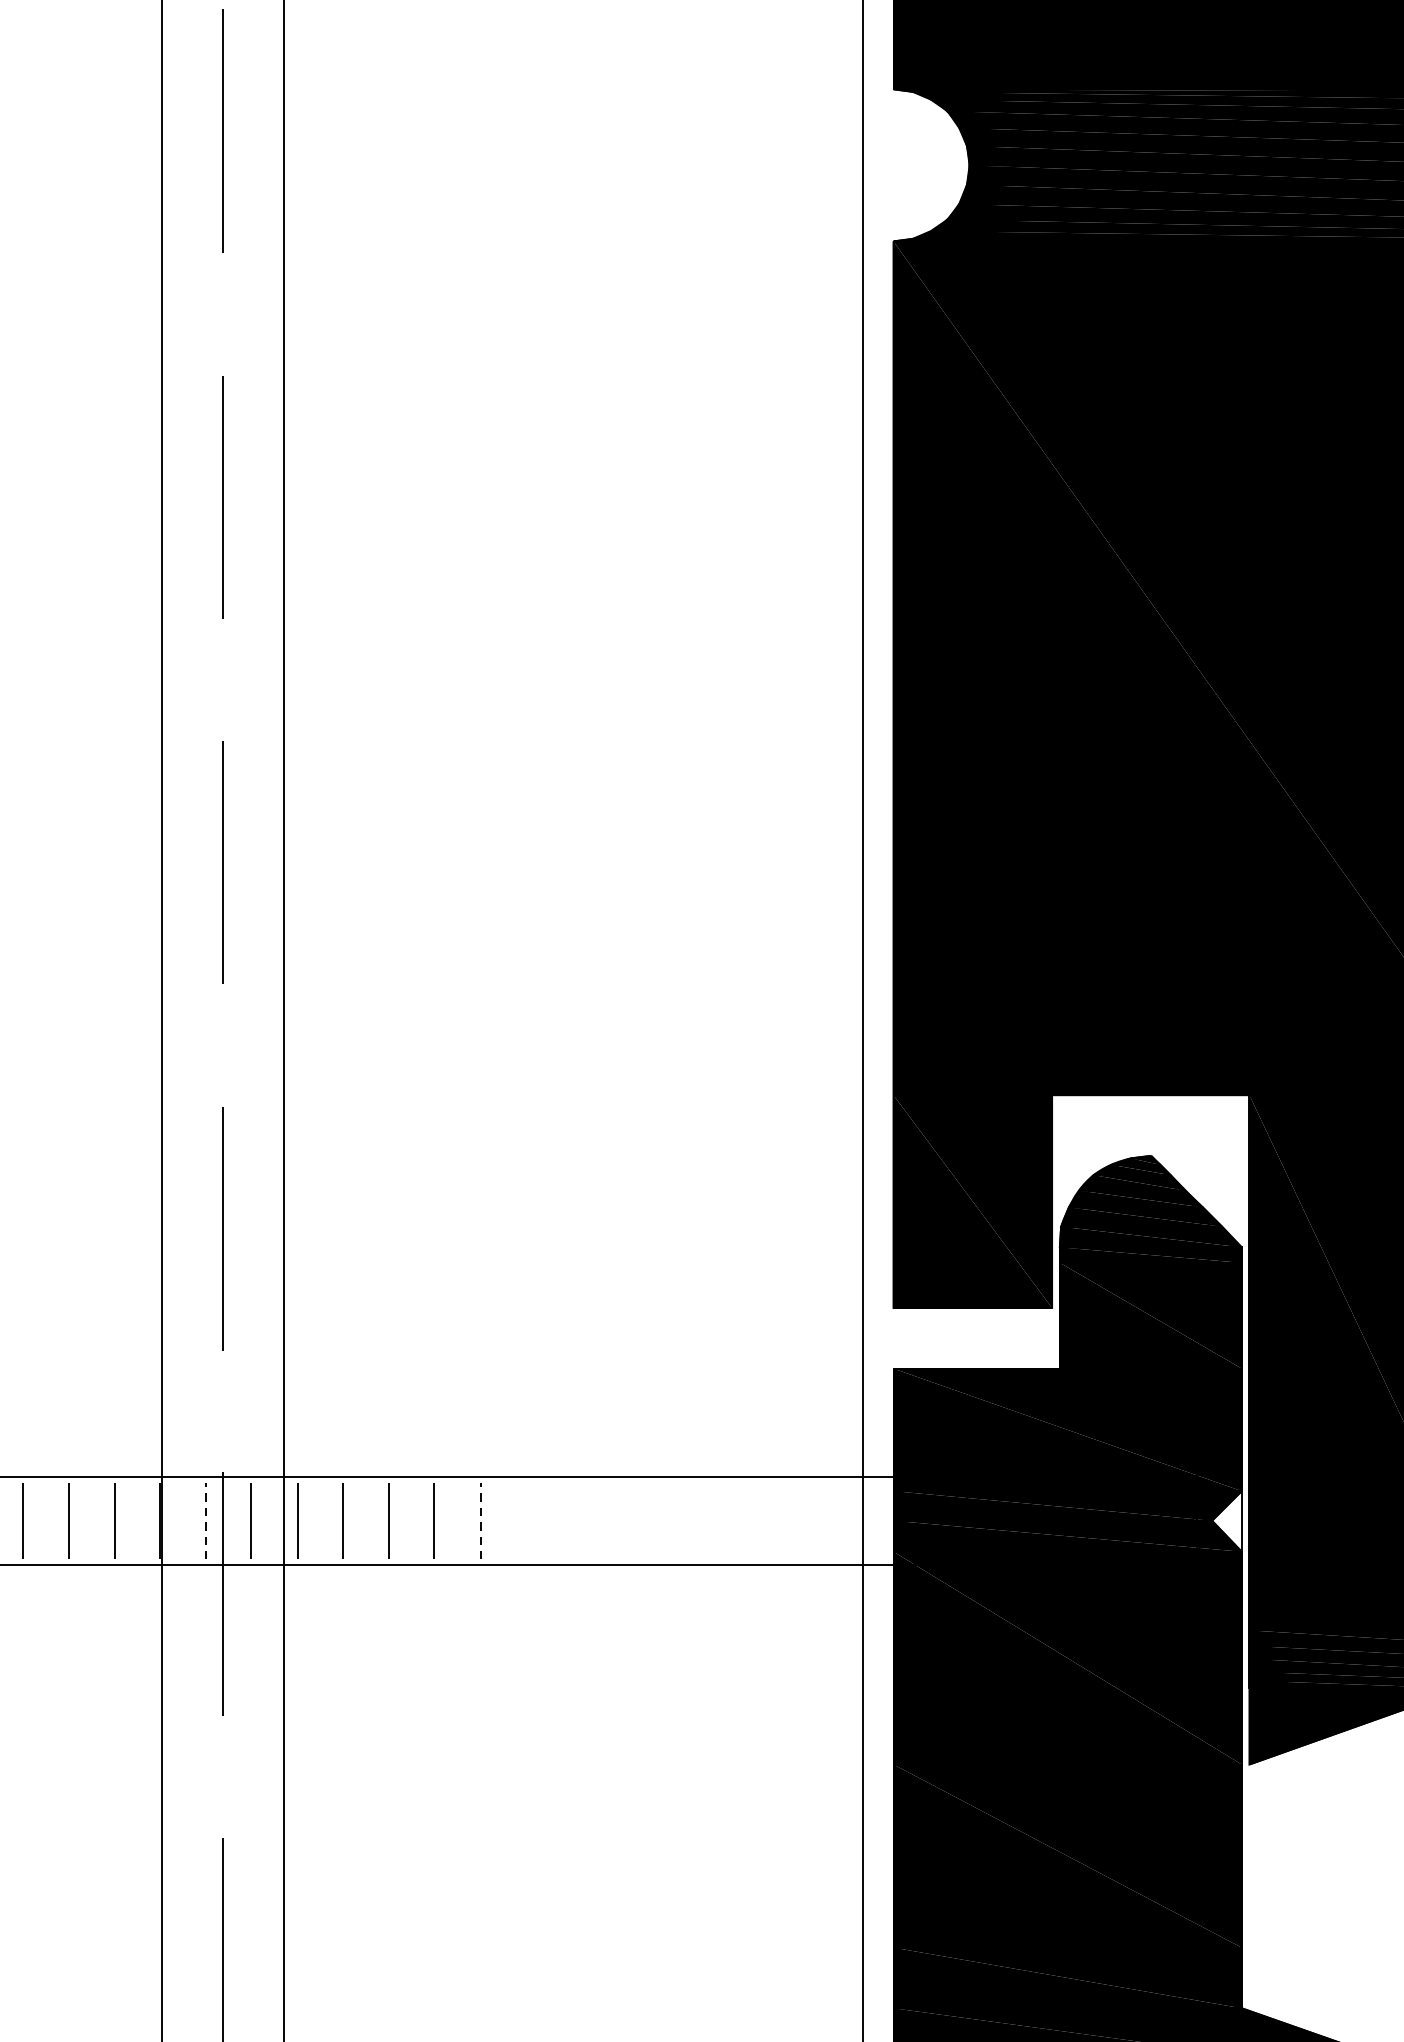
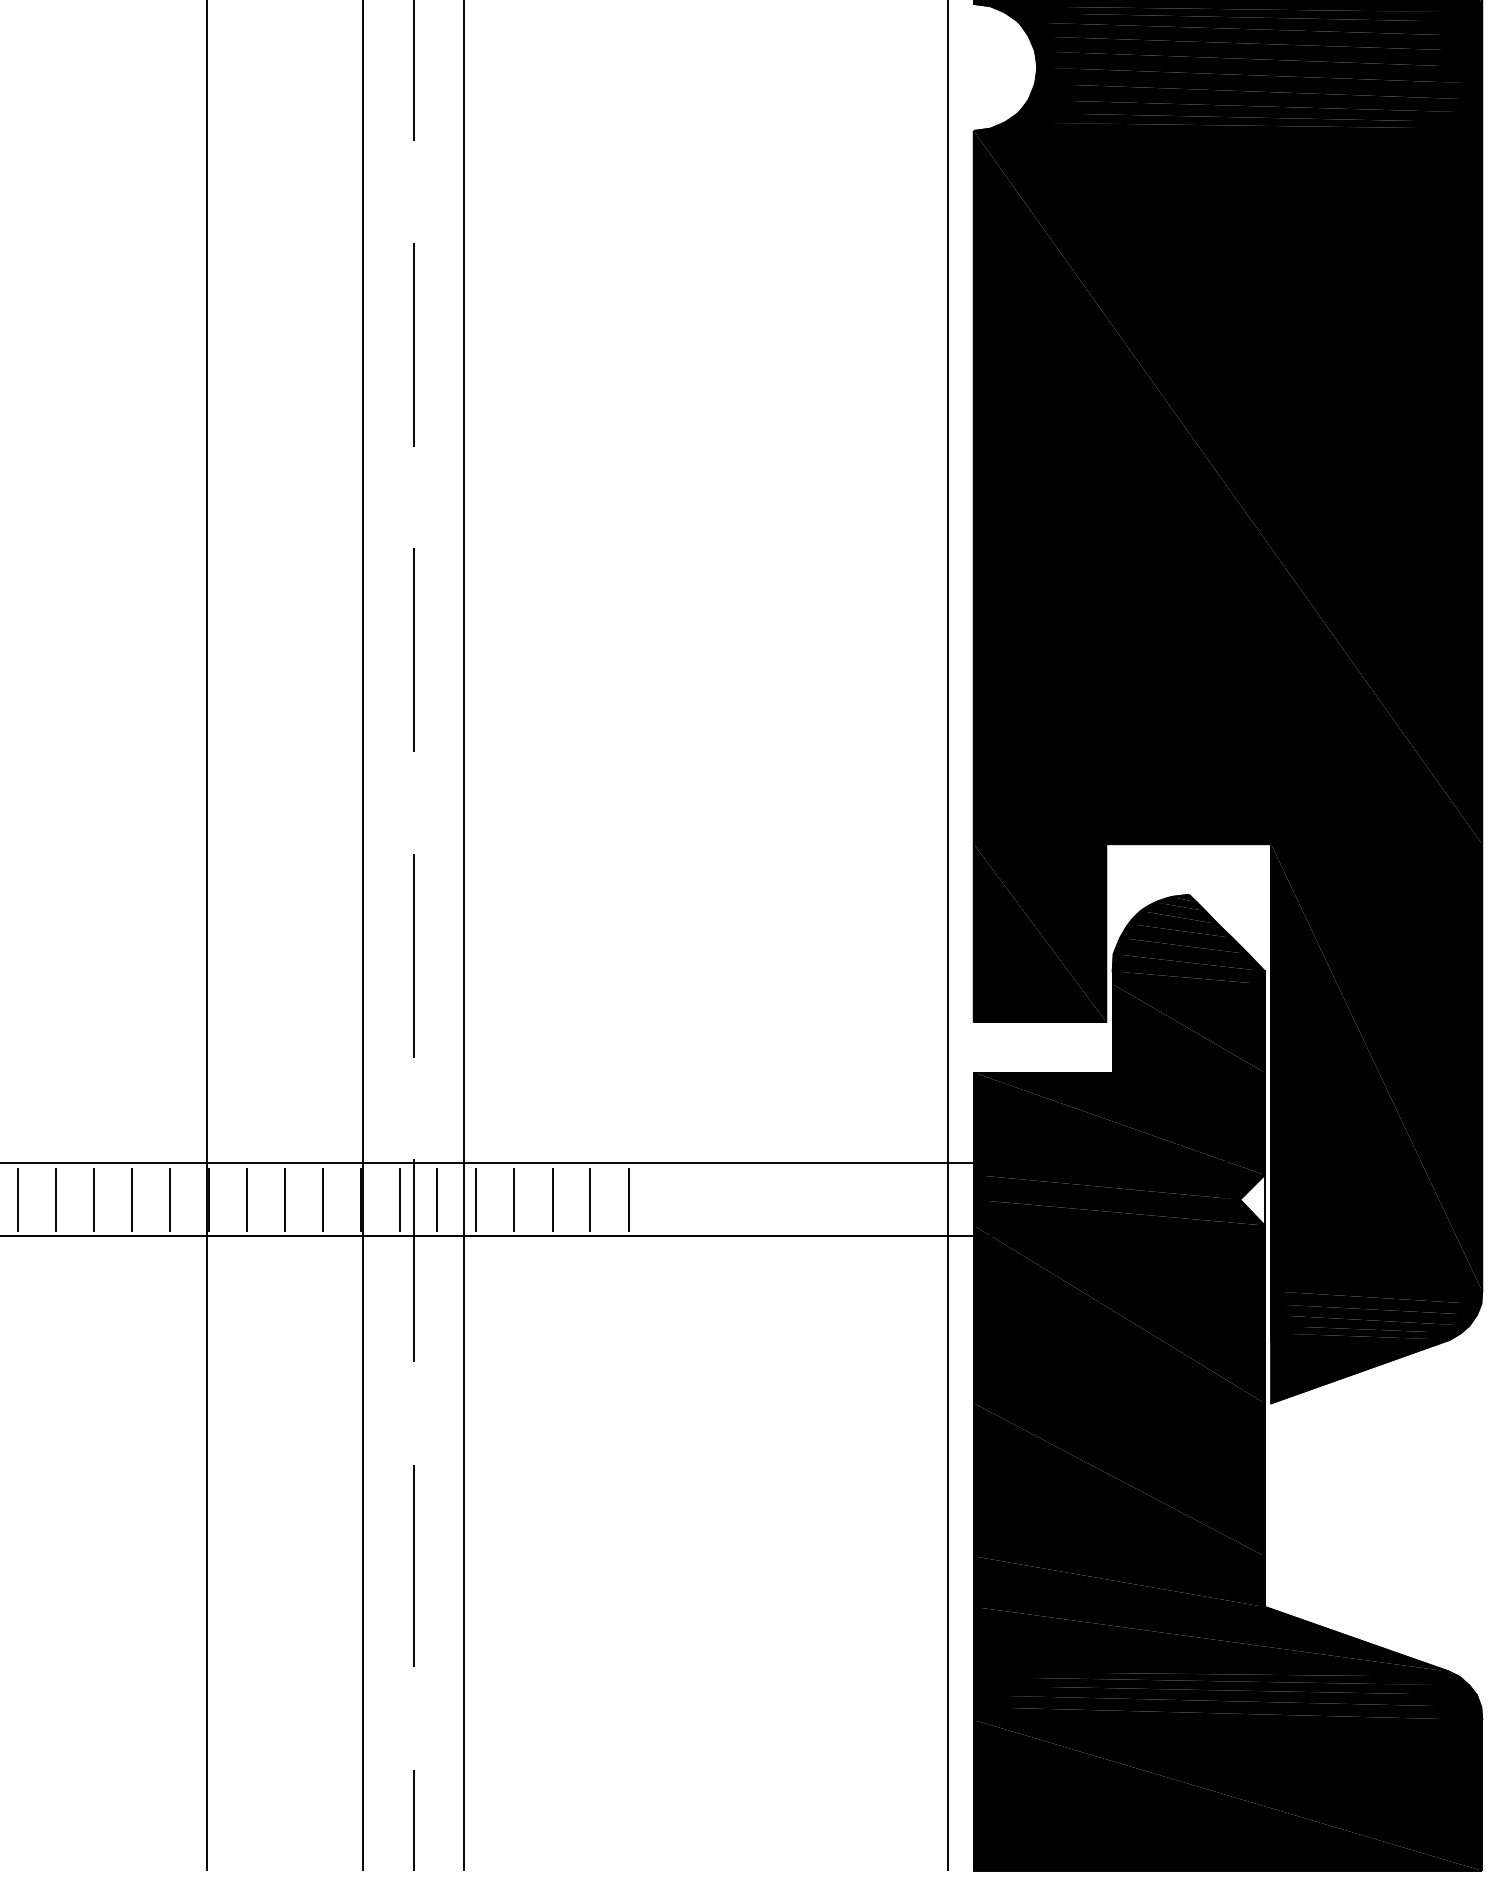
line: (206, 1521) -> (399, 1200), dashed -> solid
line: (481, 1521) -> (629, 1200), dashed -> solid

